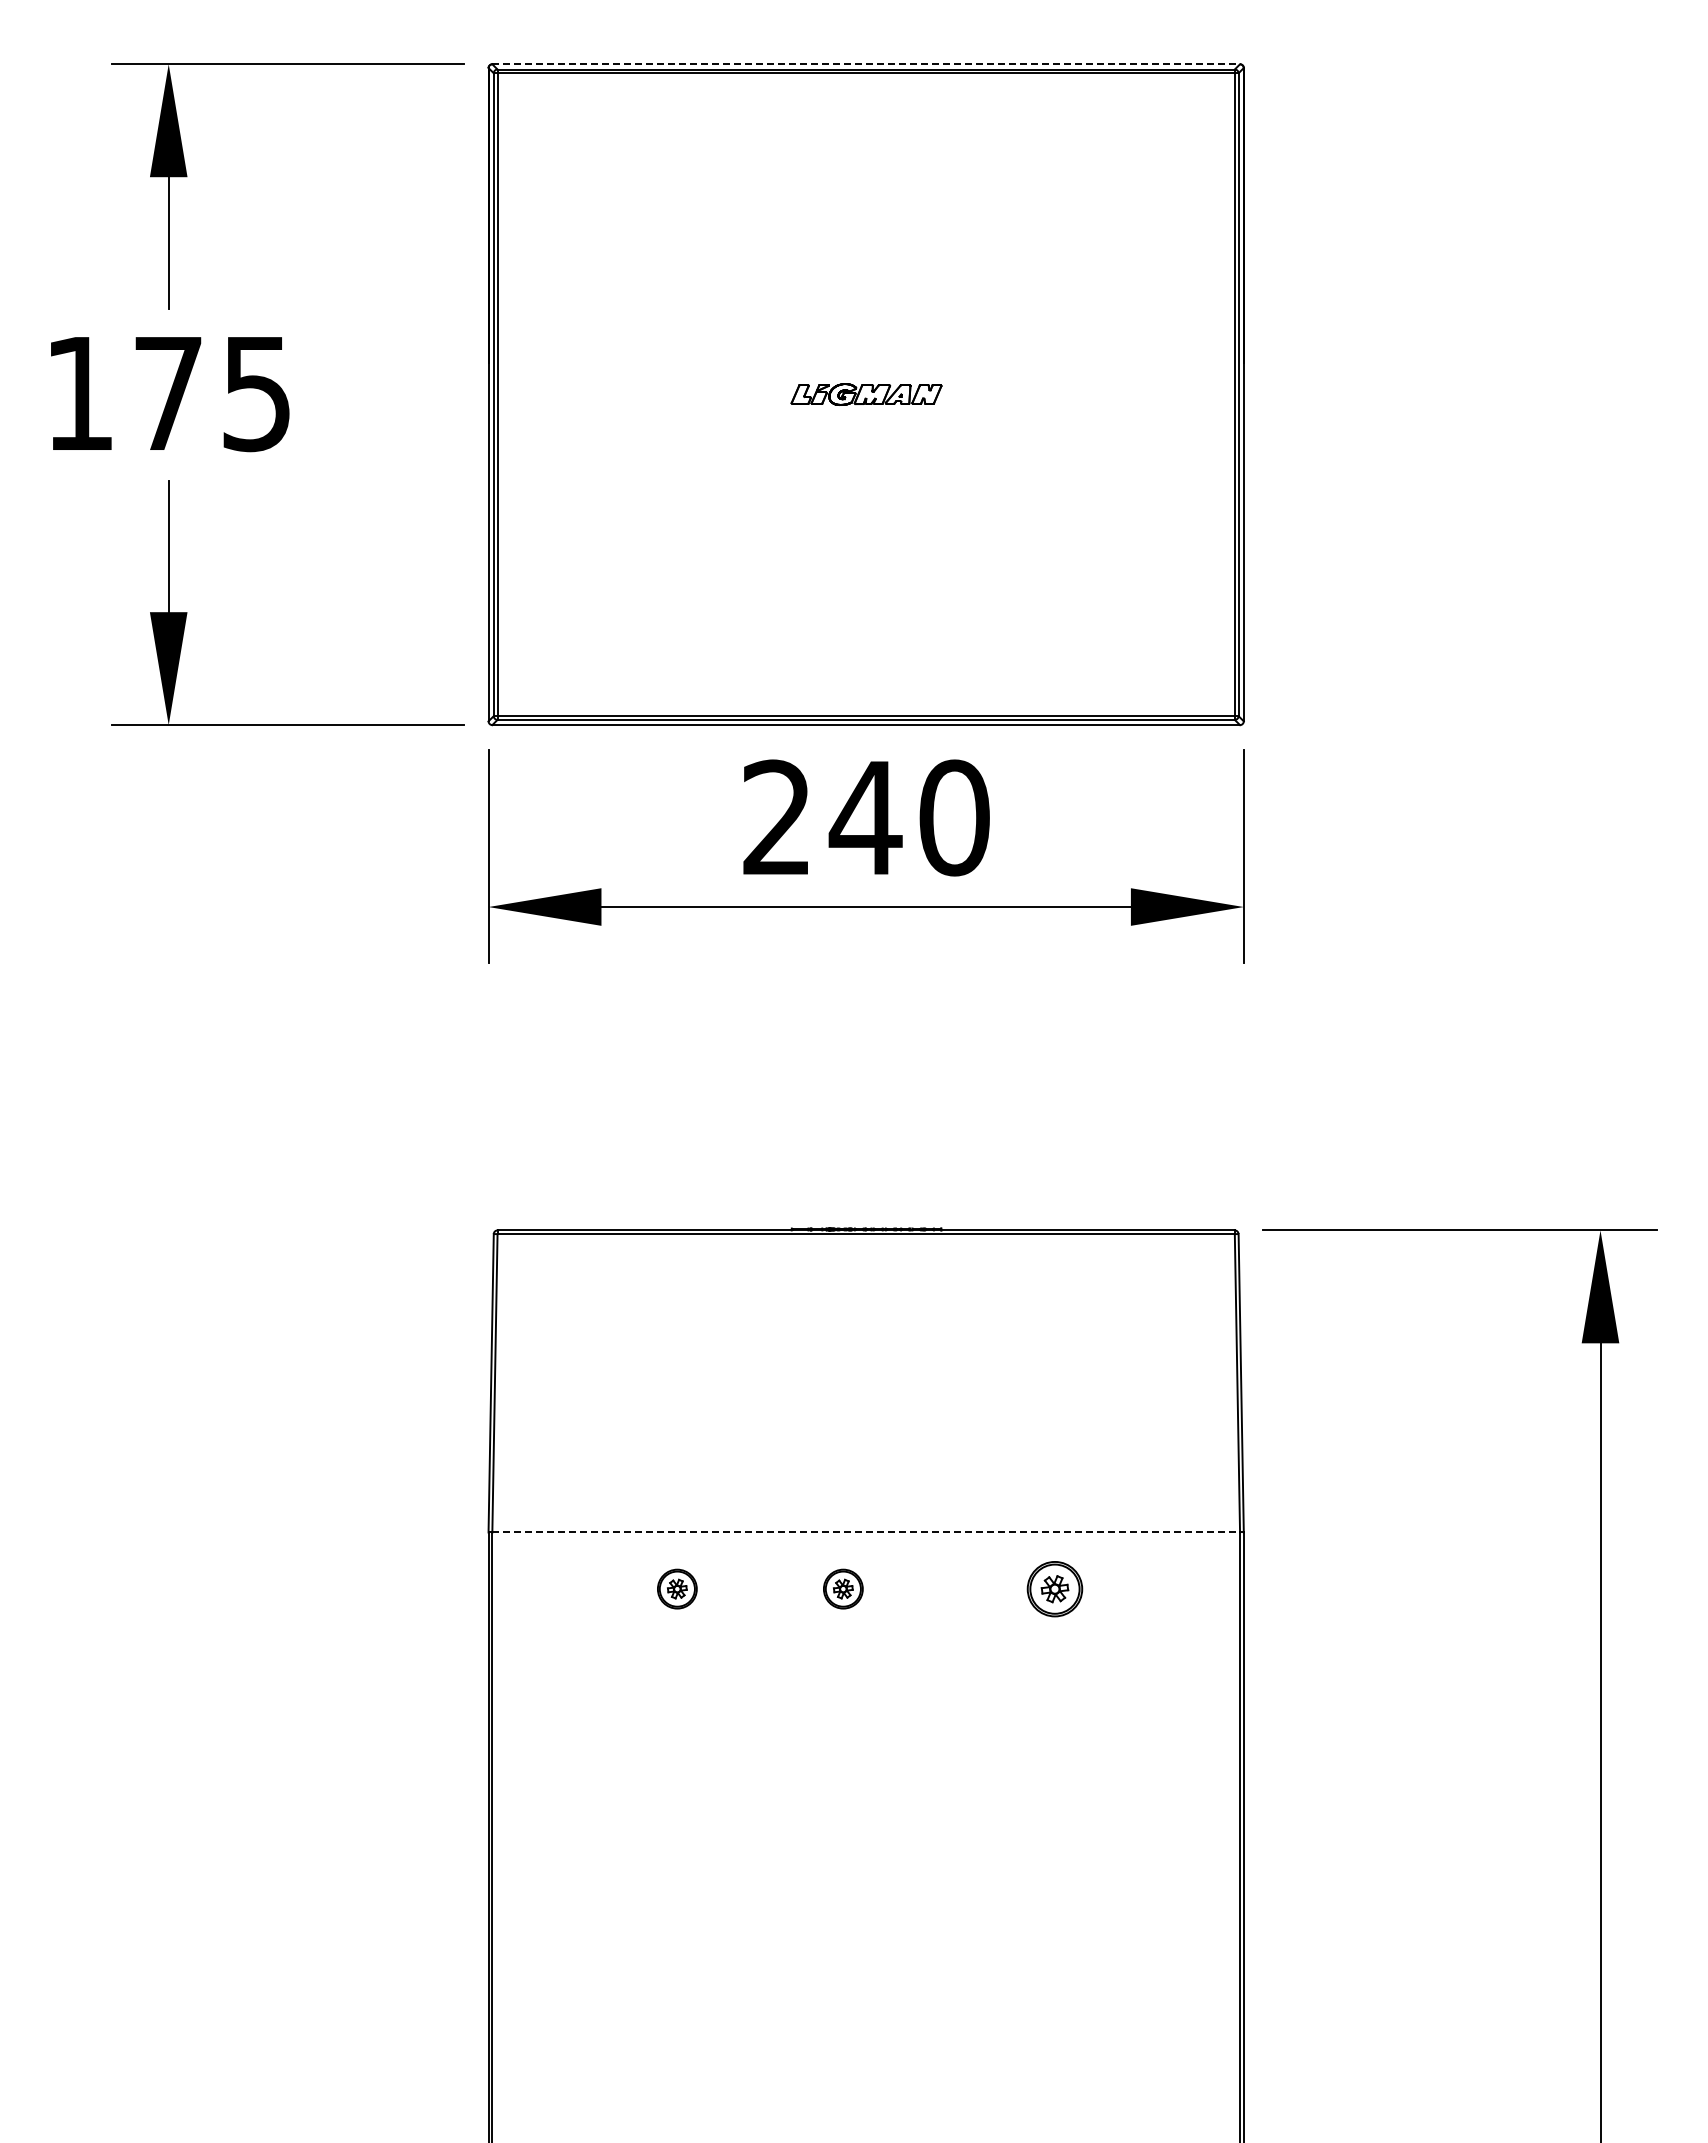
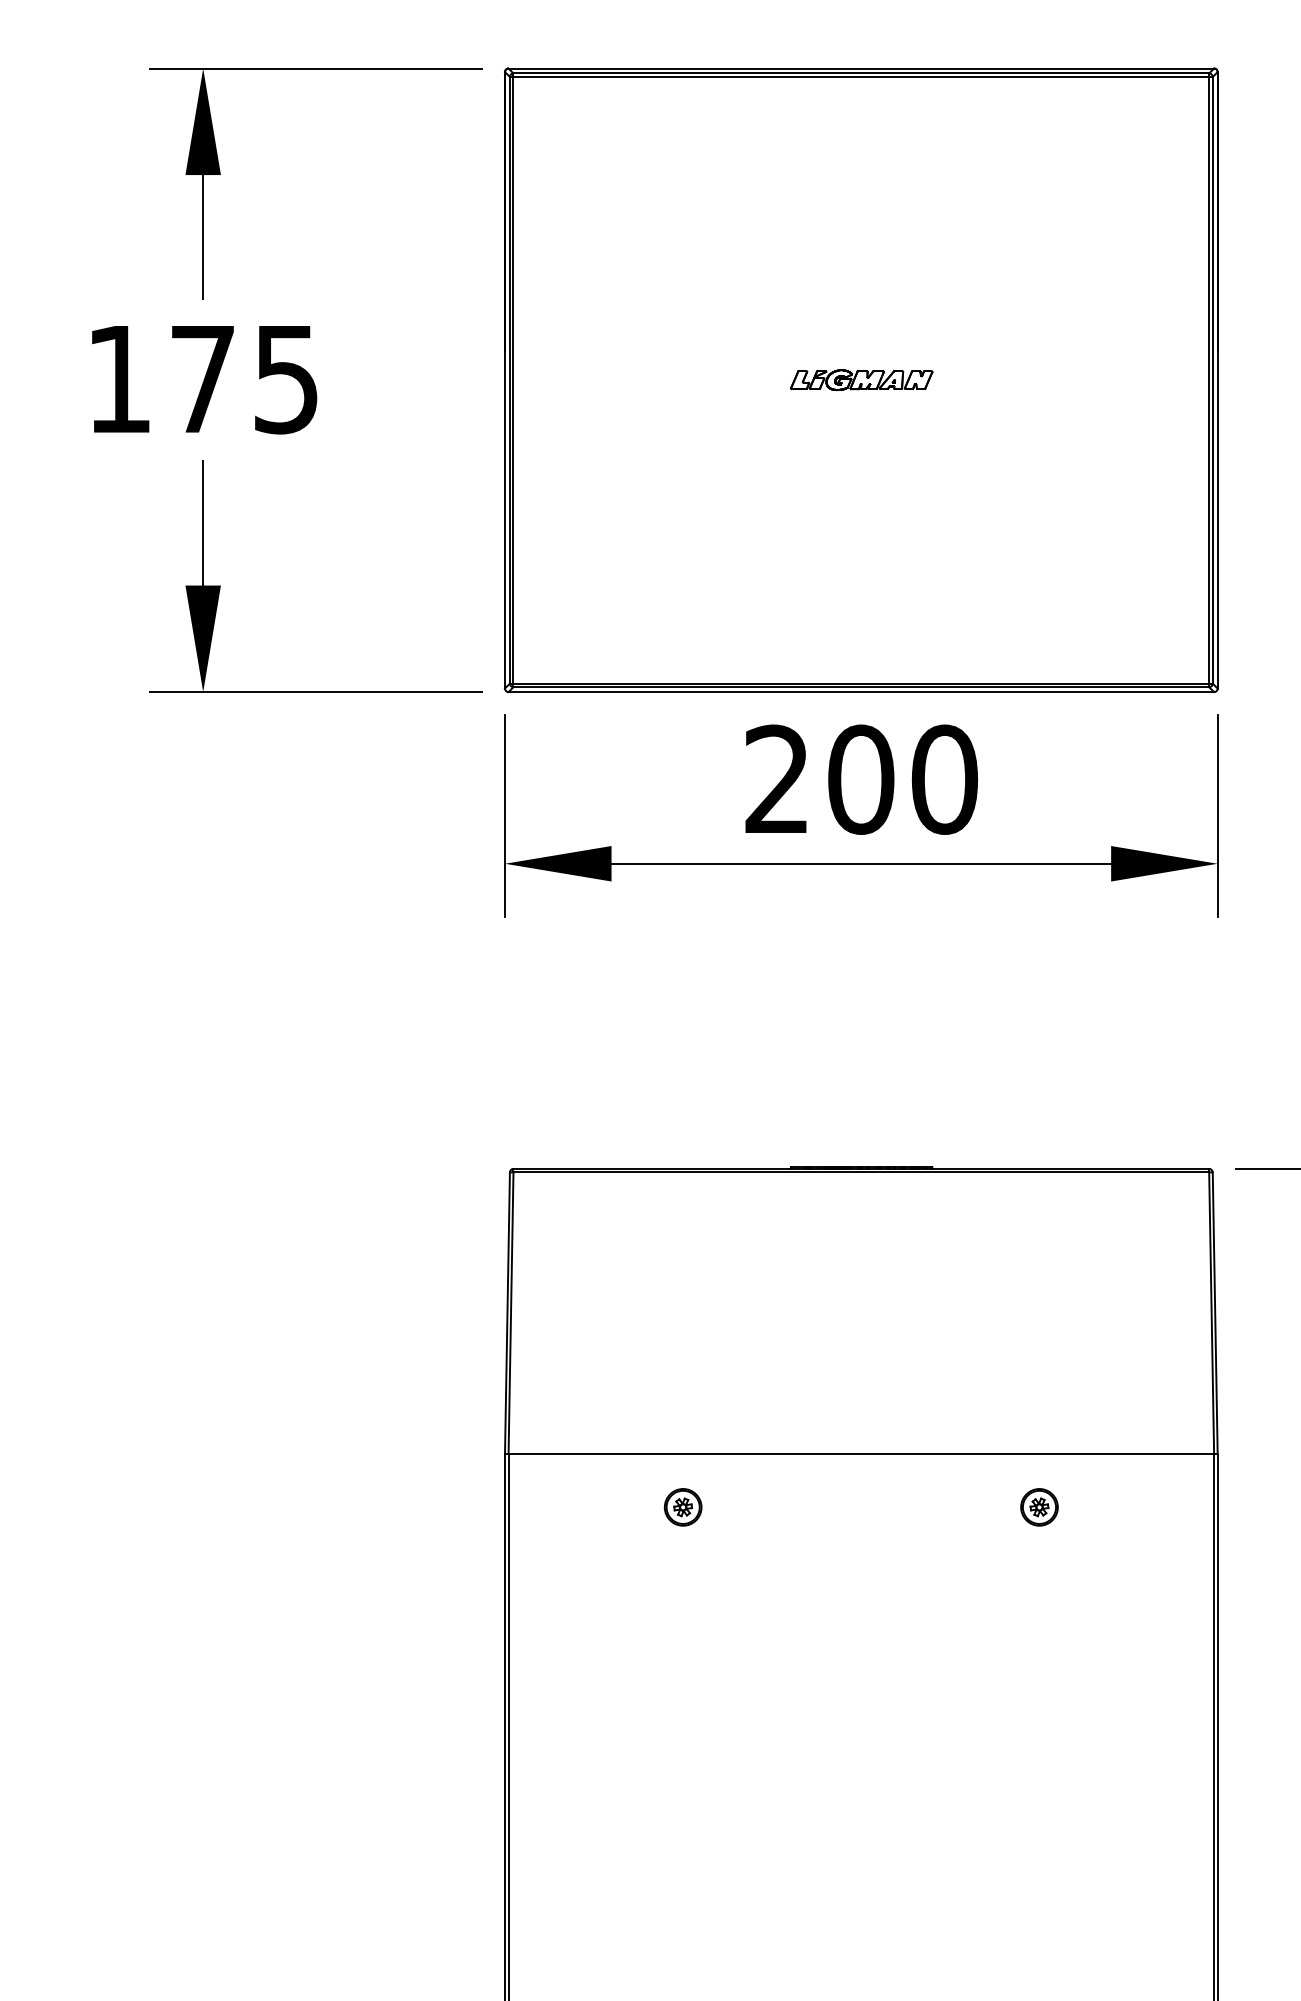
line: (866, 64) -> (861, 68), dashed -> solid
text: (865, 817) -> (860, 779), 240 -> 200
line: (866, 1532) -> (861, 1453), dashed -> solid
part: (843, 1588) -> (839, 1506), removed
part: (1054, 1588) -> (1039, 1506), size x0.71

